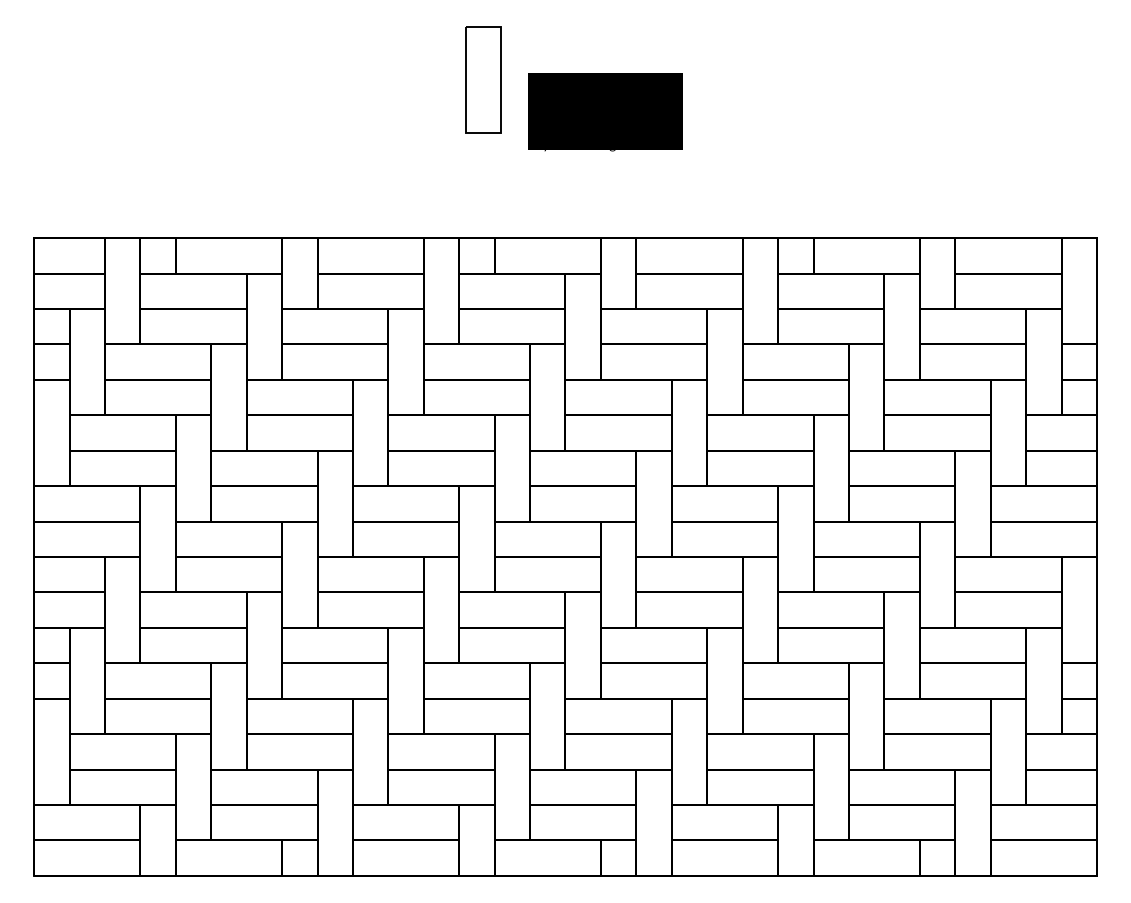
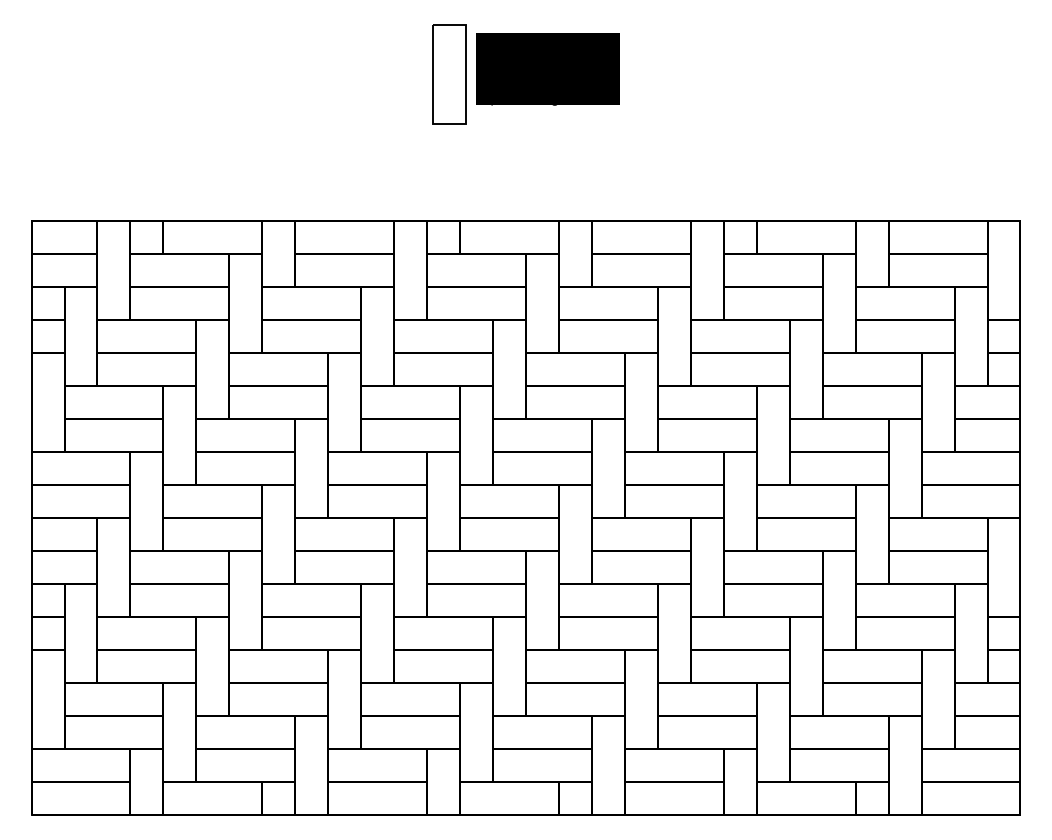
text: (604, 112) -> (547, 69), moved

